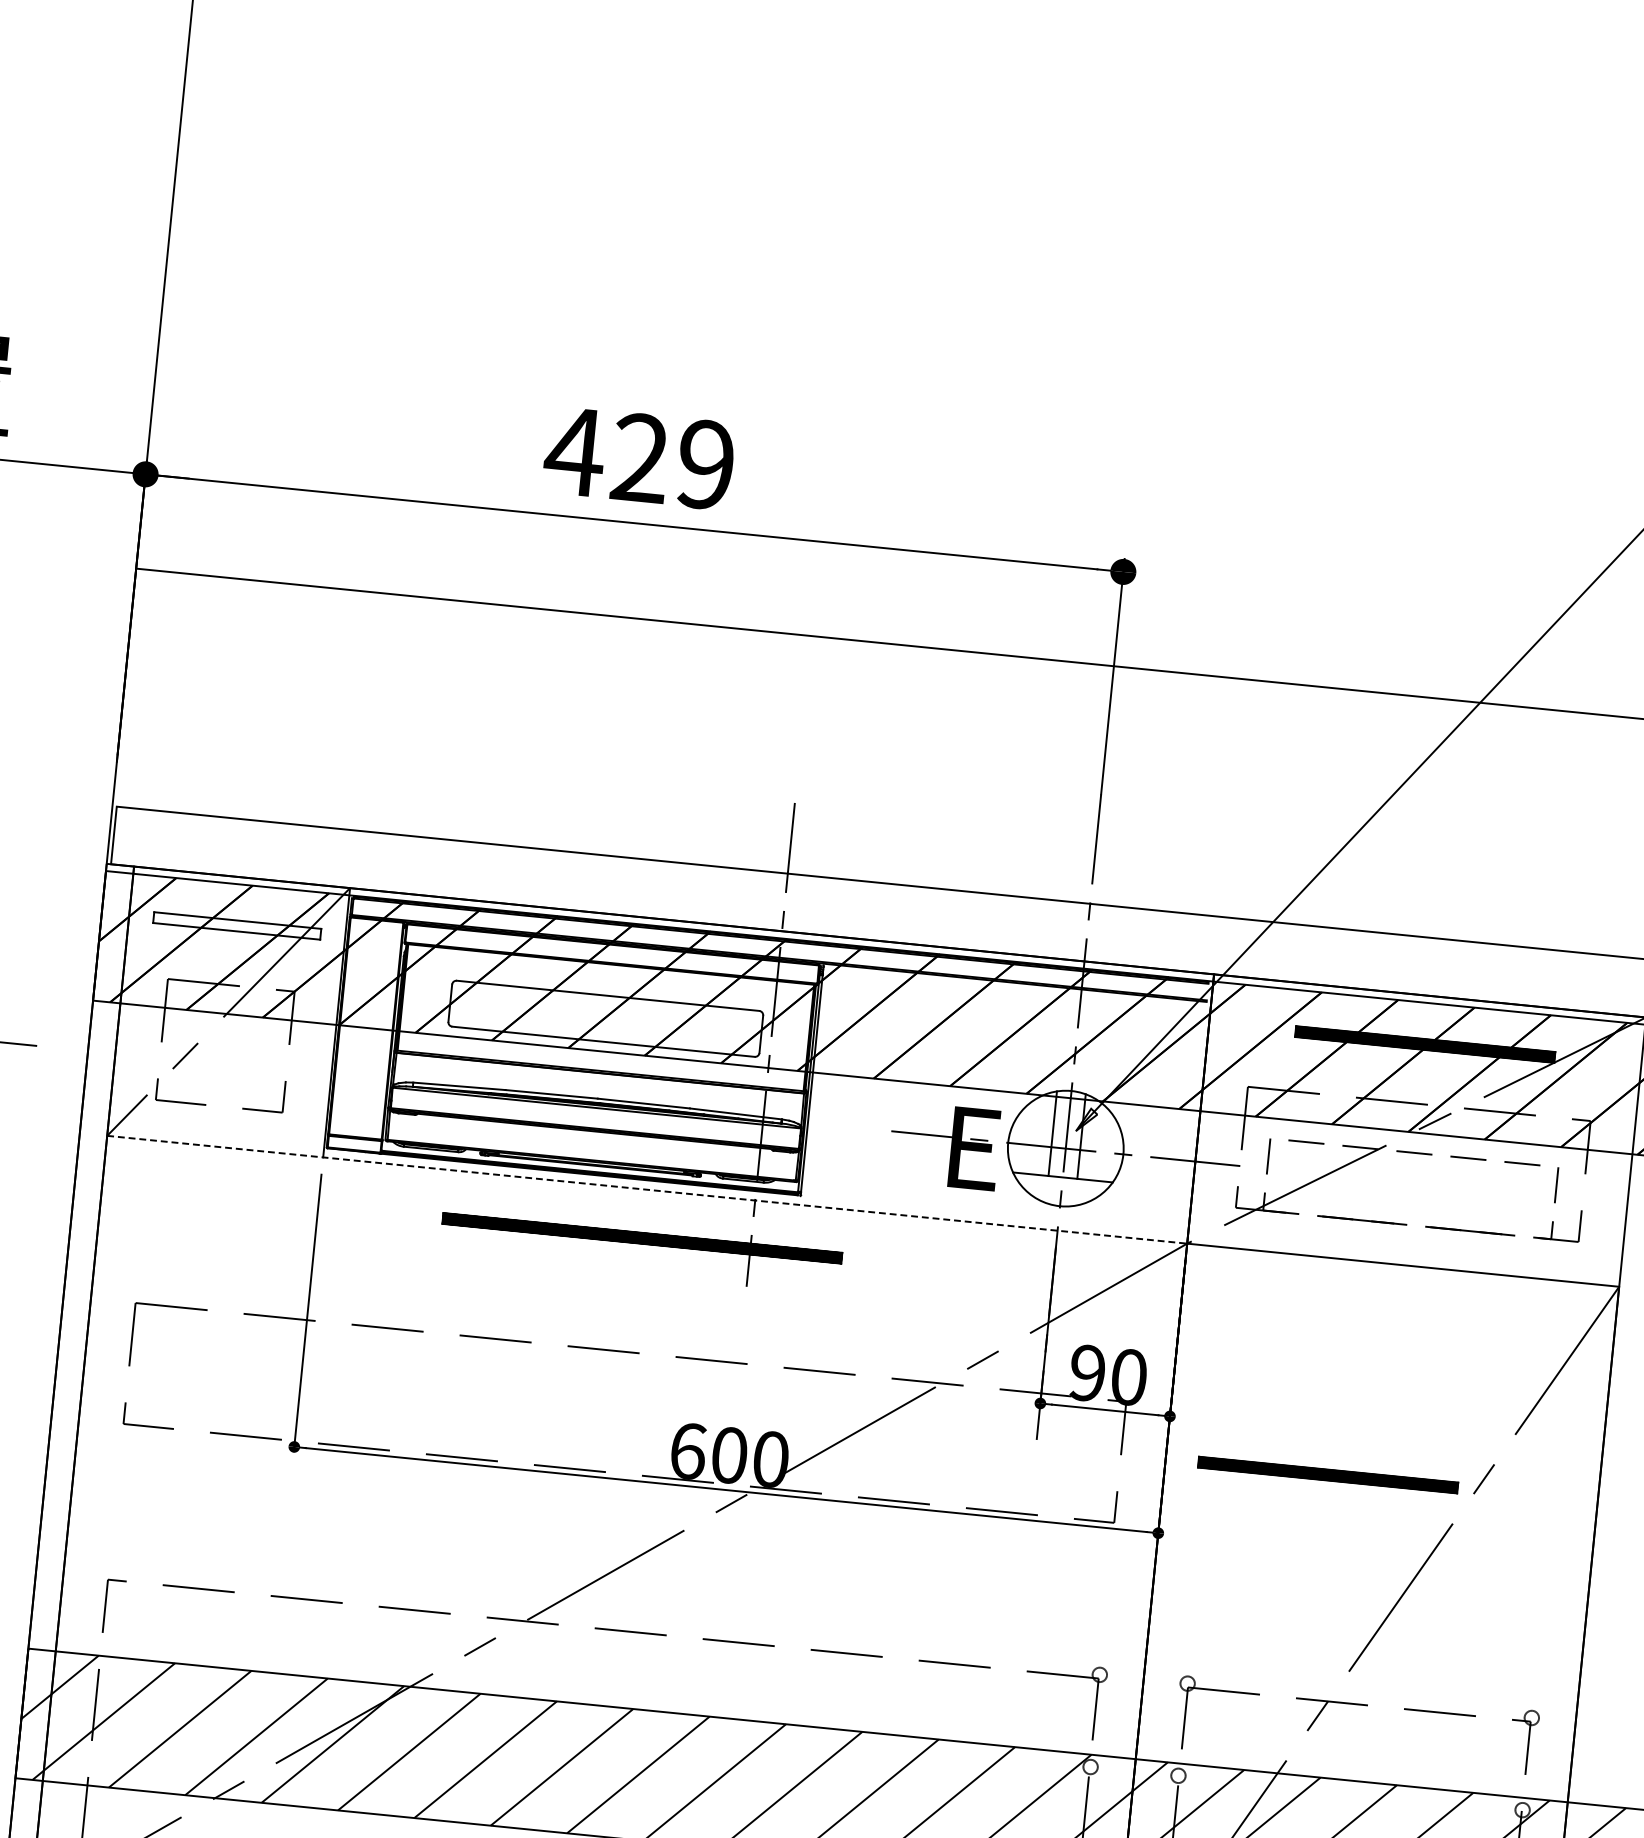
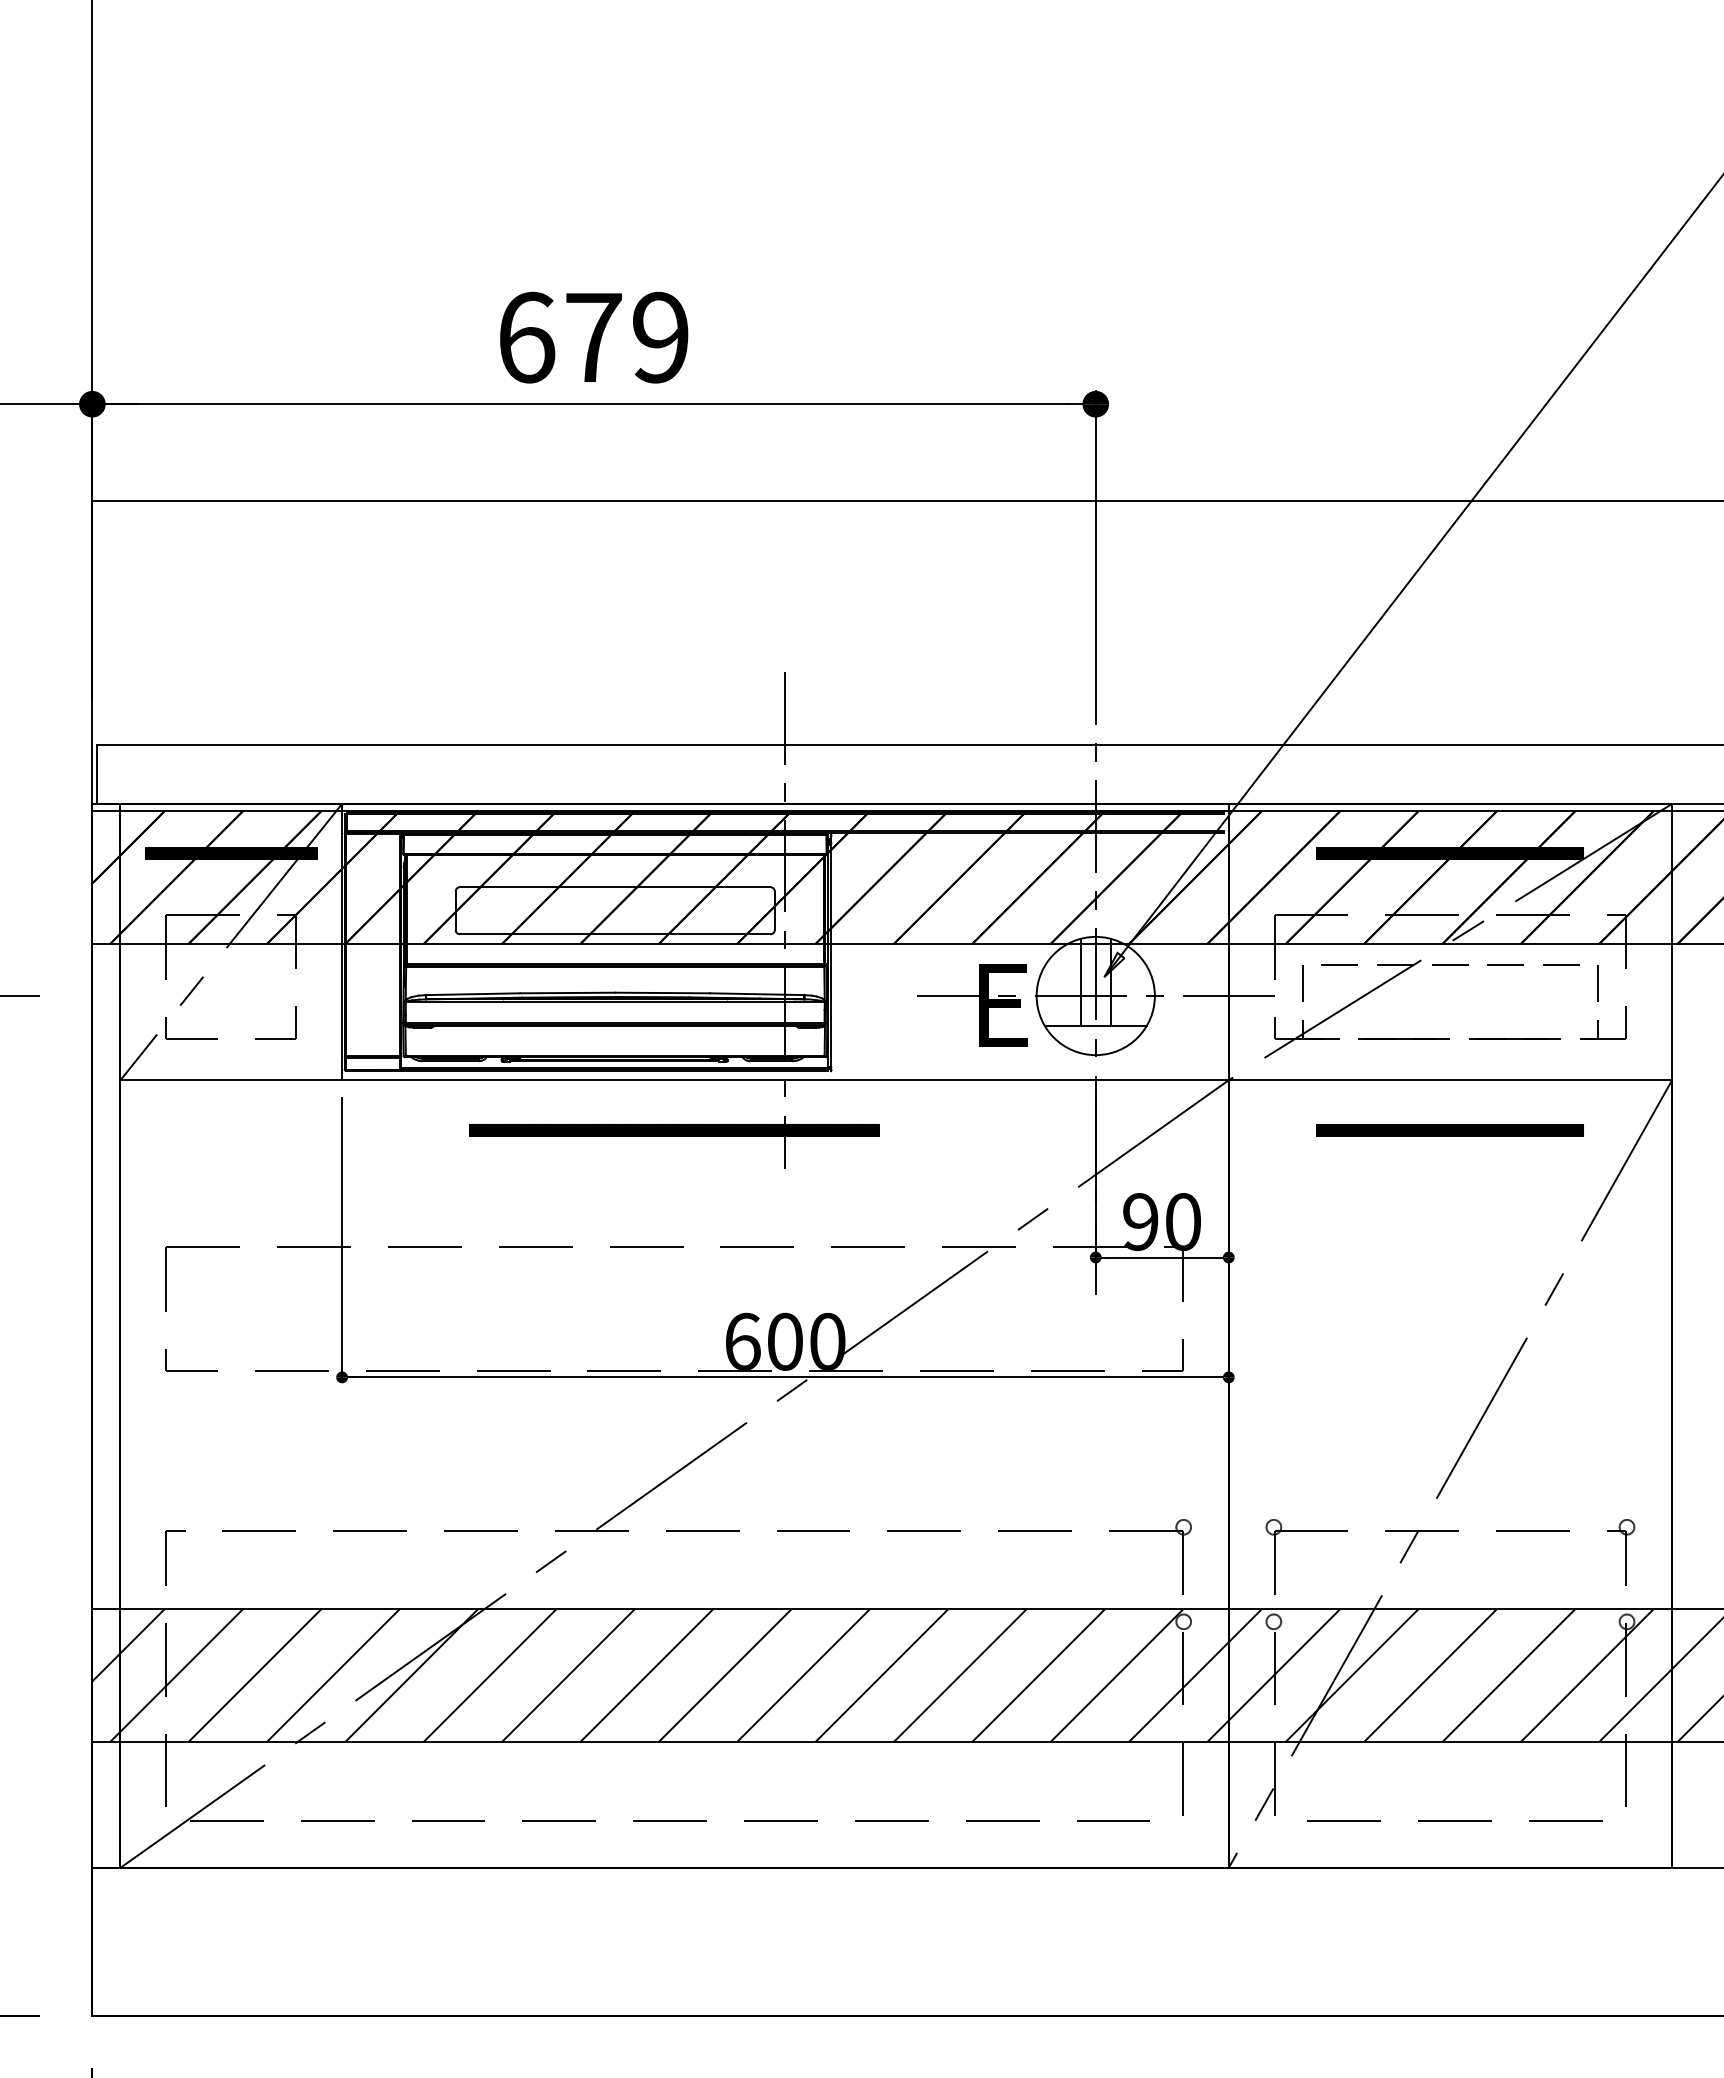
text: (606, 454) -> (558, 337), 429 -> 679
hatch: (237, 925) -> (231, 853), added
line: (648, 1190) -> (675, 1080), dashed -> solid
part: (1327, 1475) -> (1449, 1130), moved

